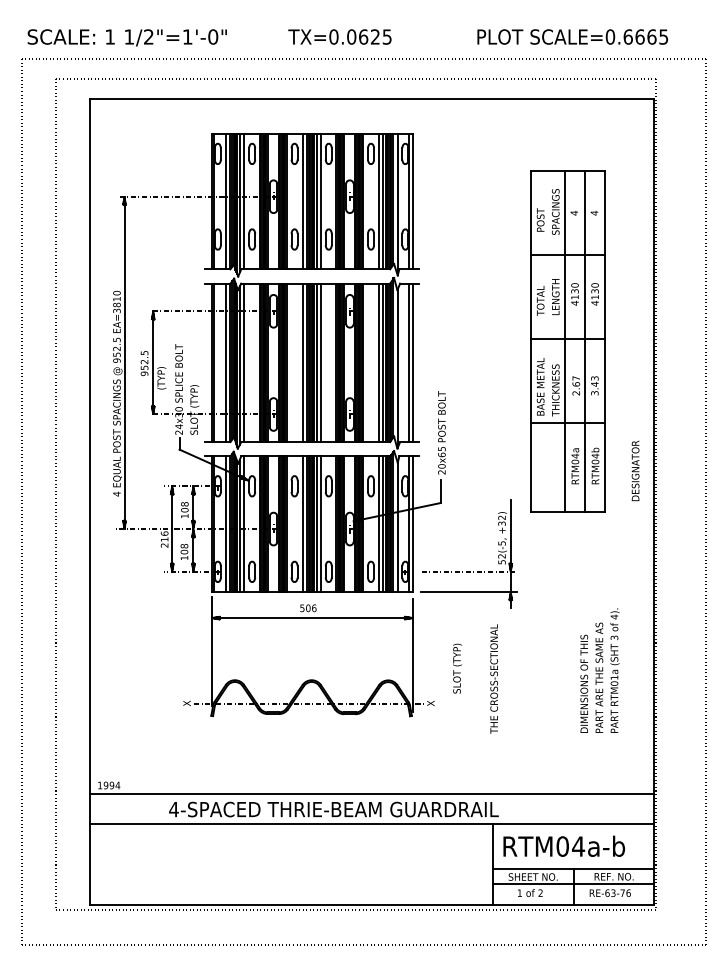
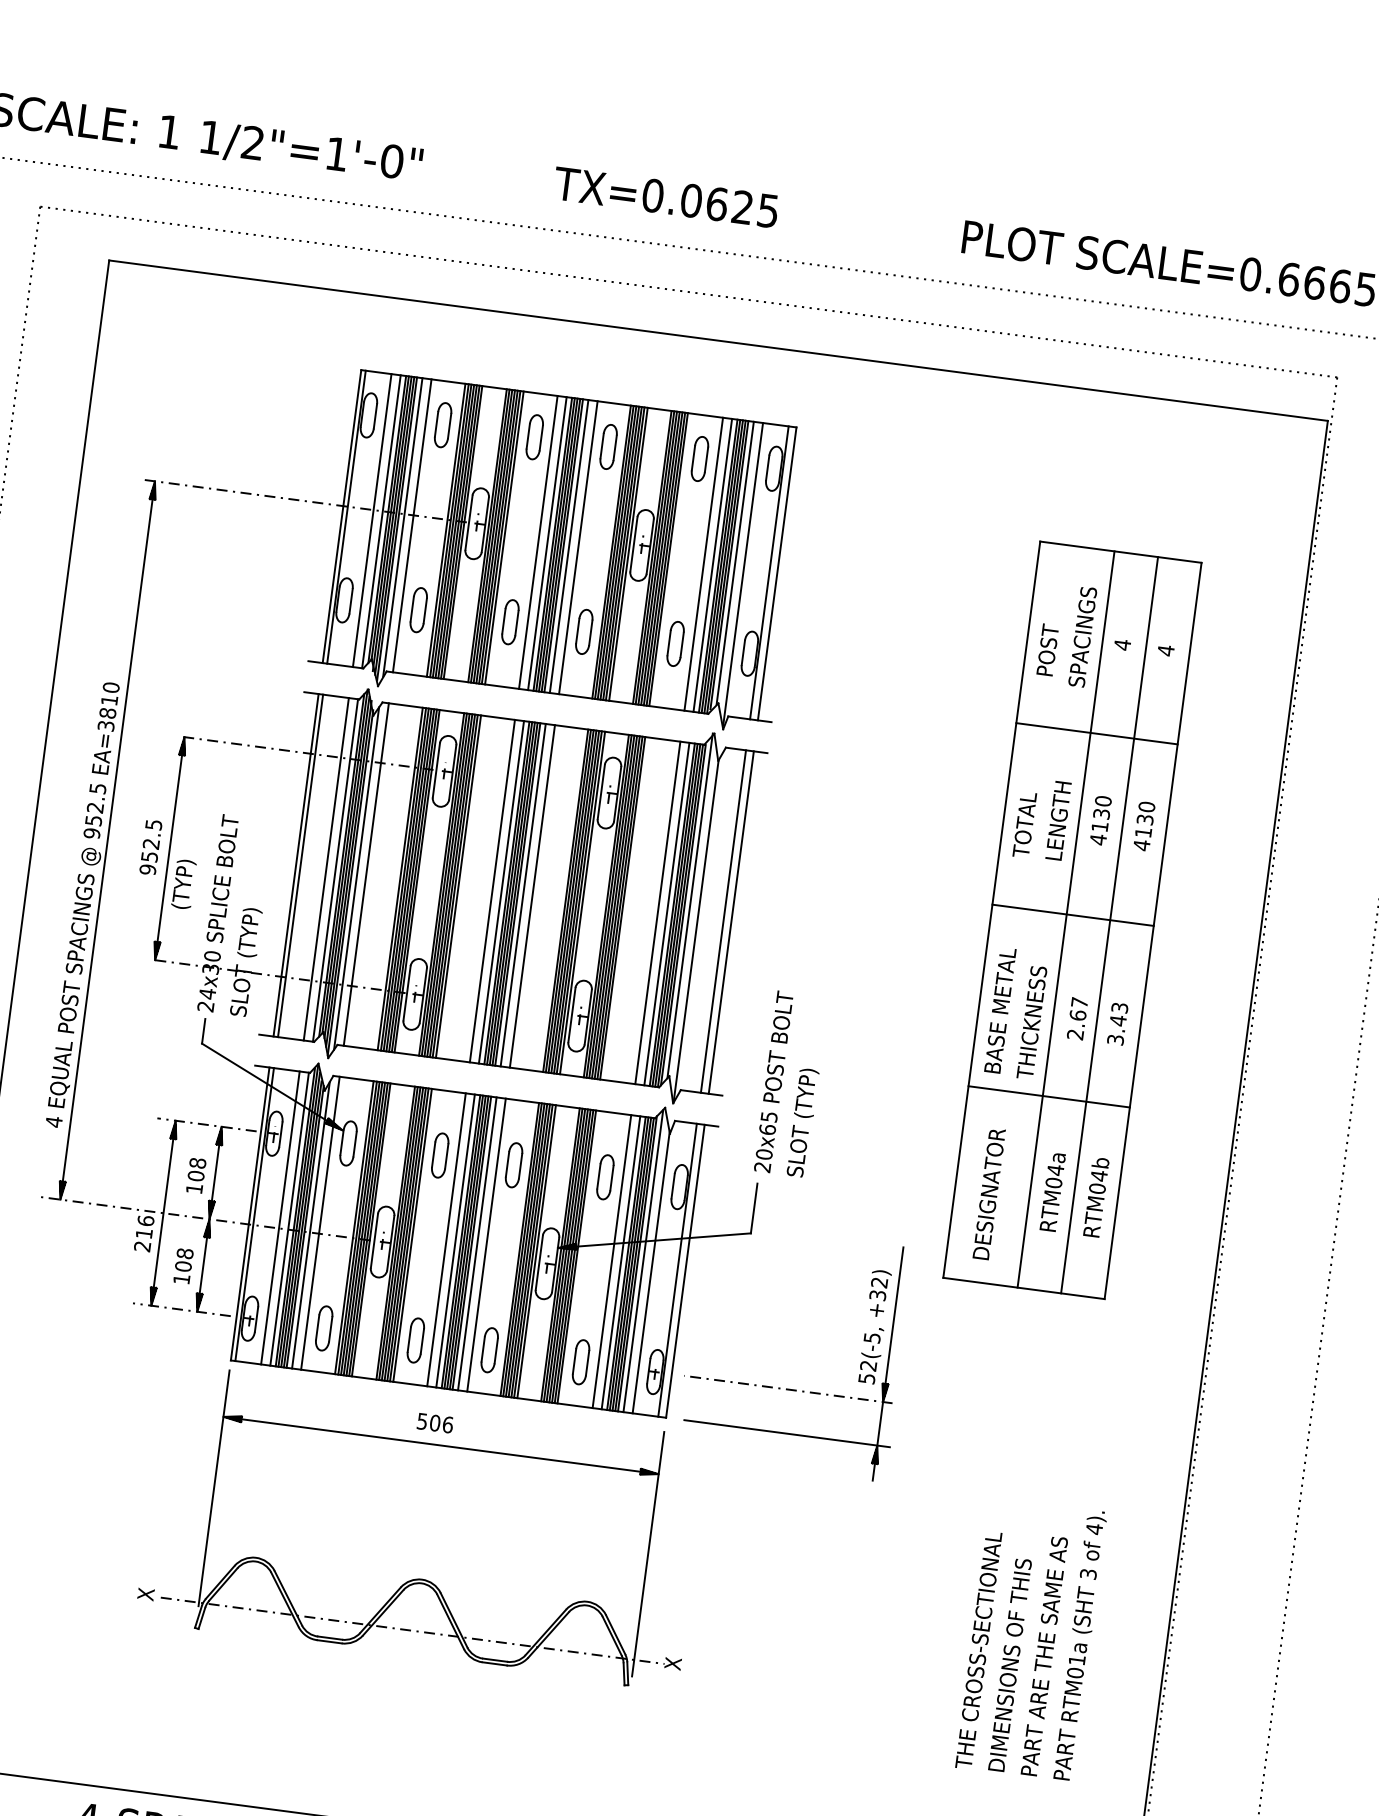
text: (635, 470) -> (989, 1193), moved
text: (457, 668) -> (802, 1122), moved
text: (493, 678) -> (977, 1648), moved

